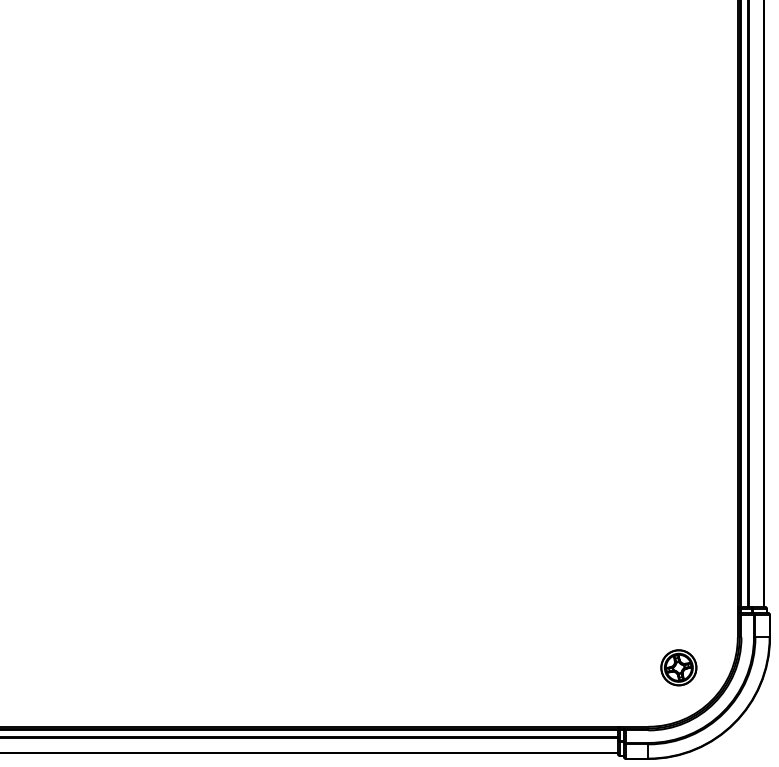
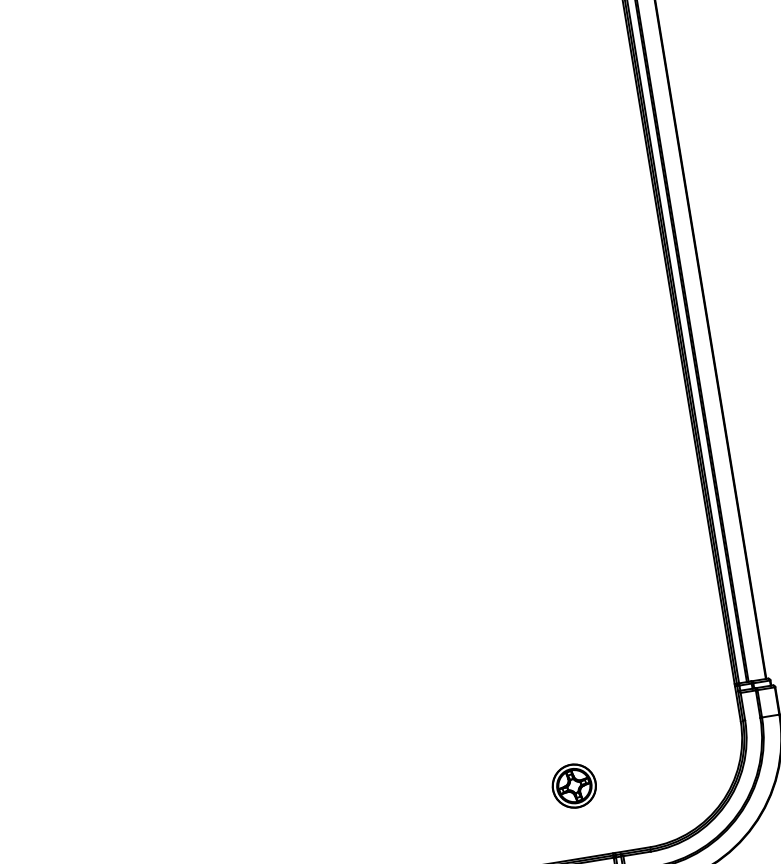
part: (678, 667) -> (573, 785), moved

